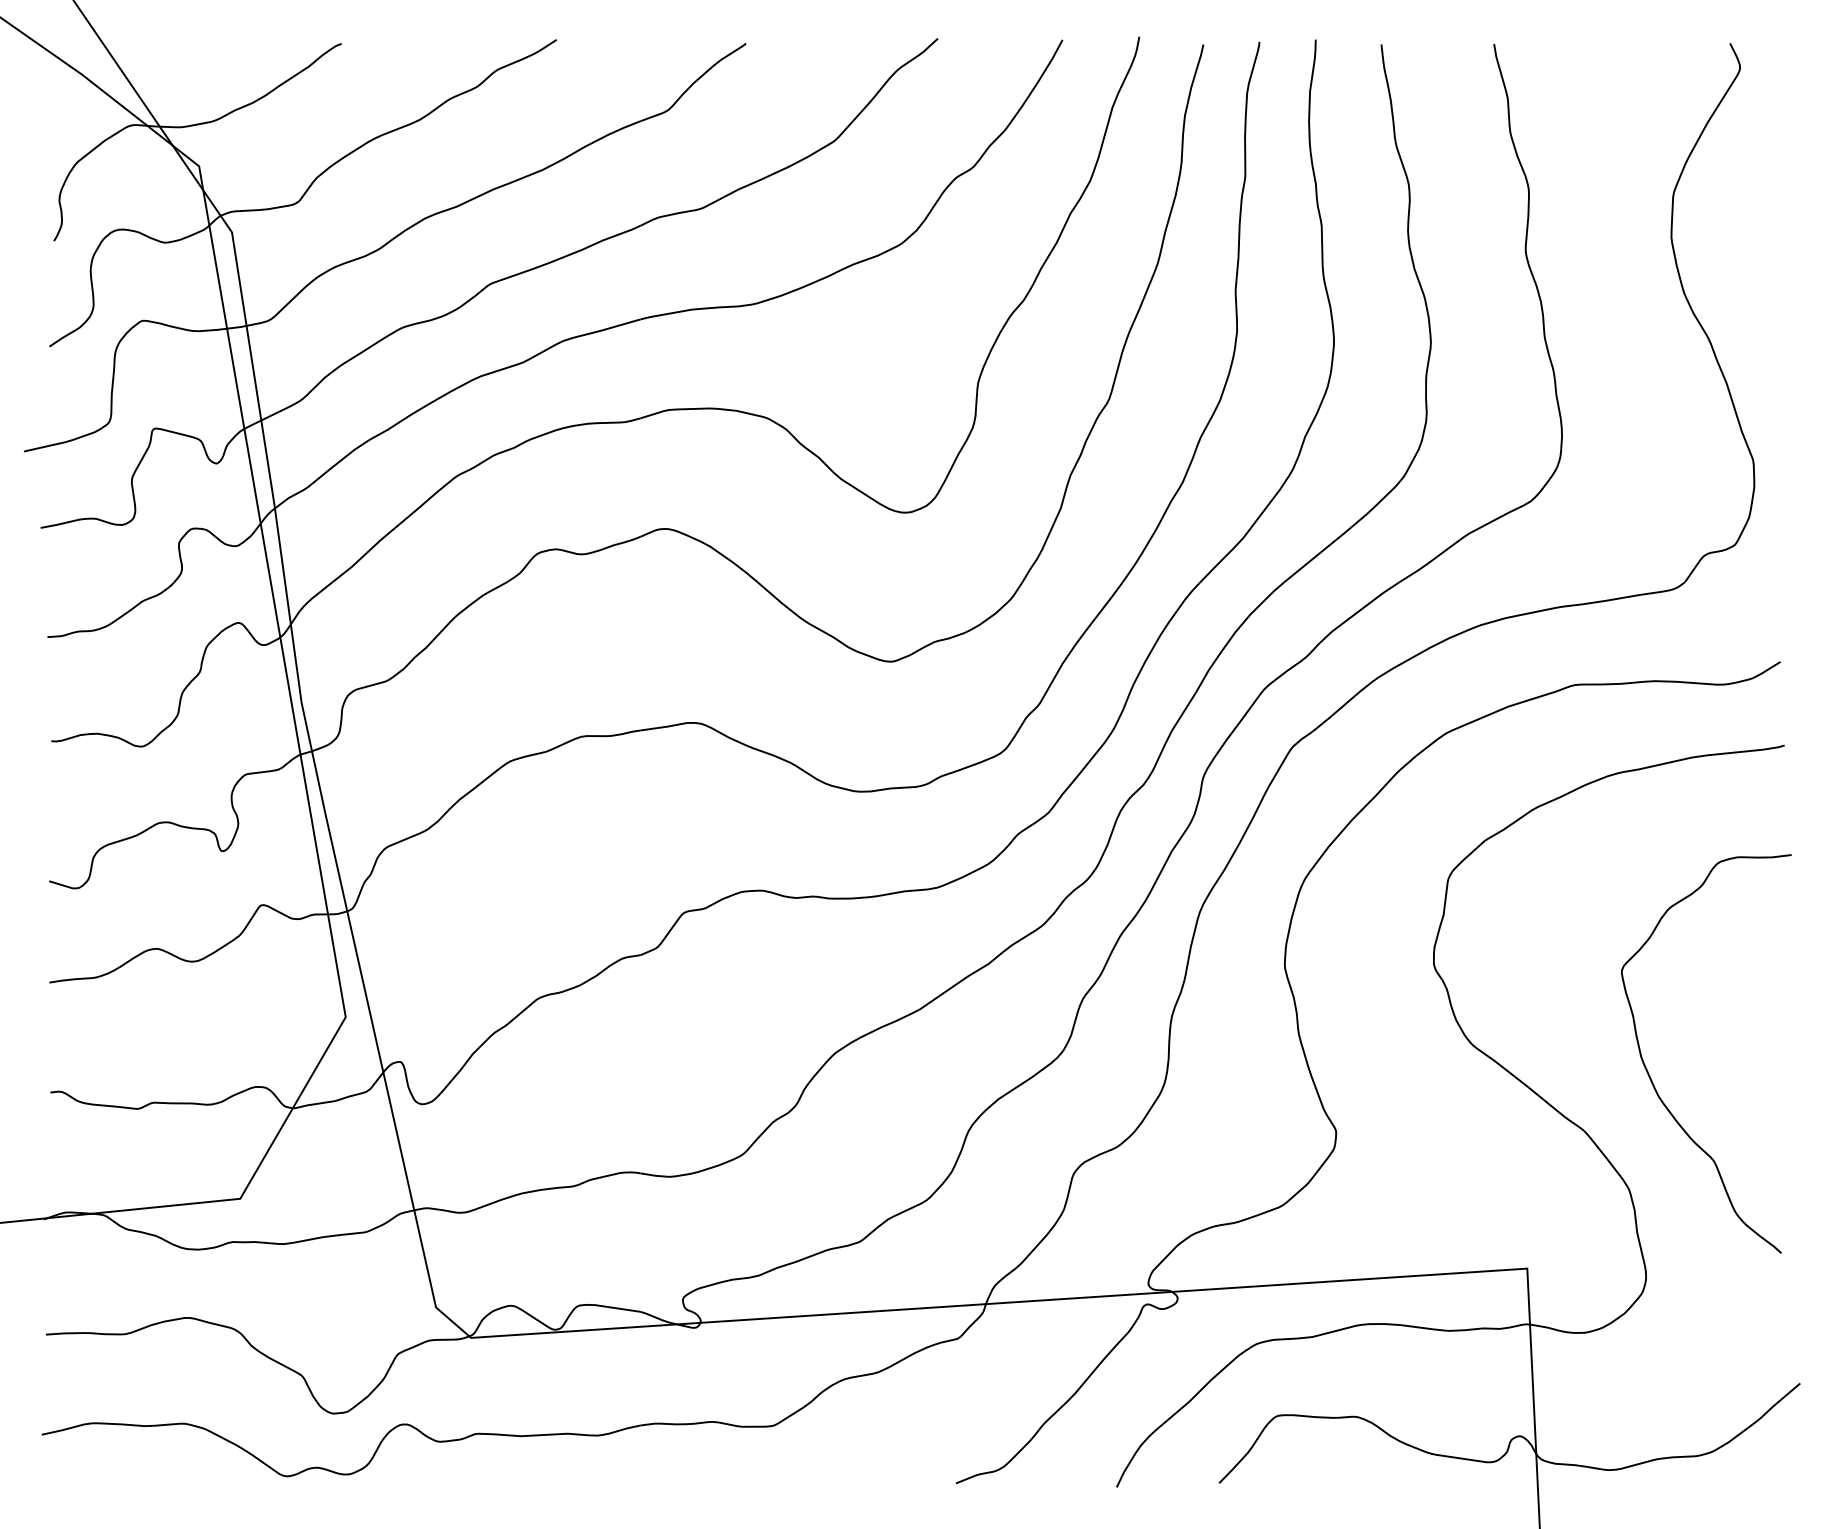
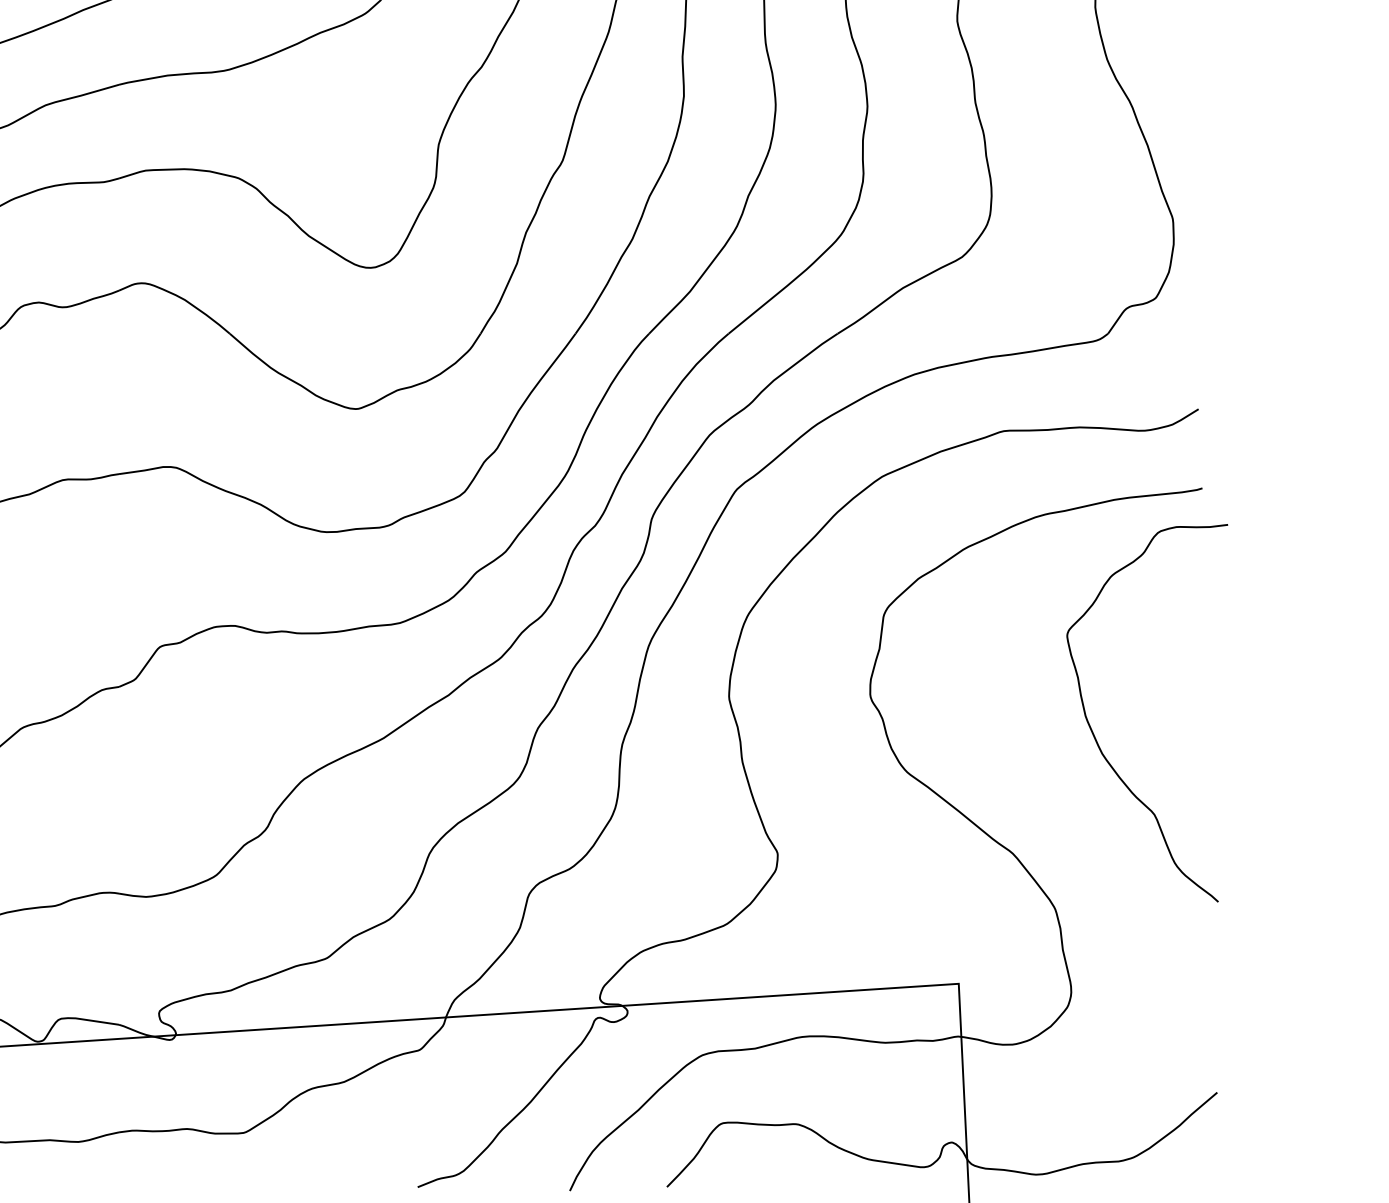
curve: (1652, 1080) -> (1096, 738), moved

